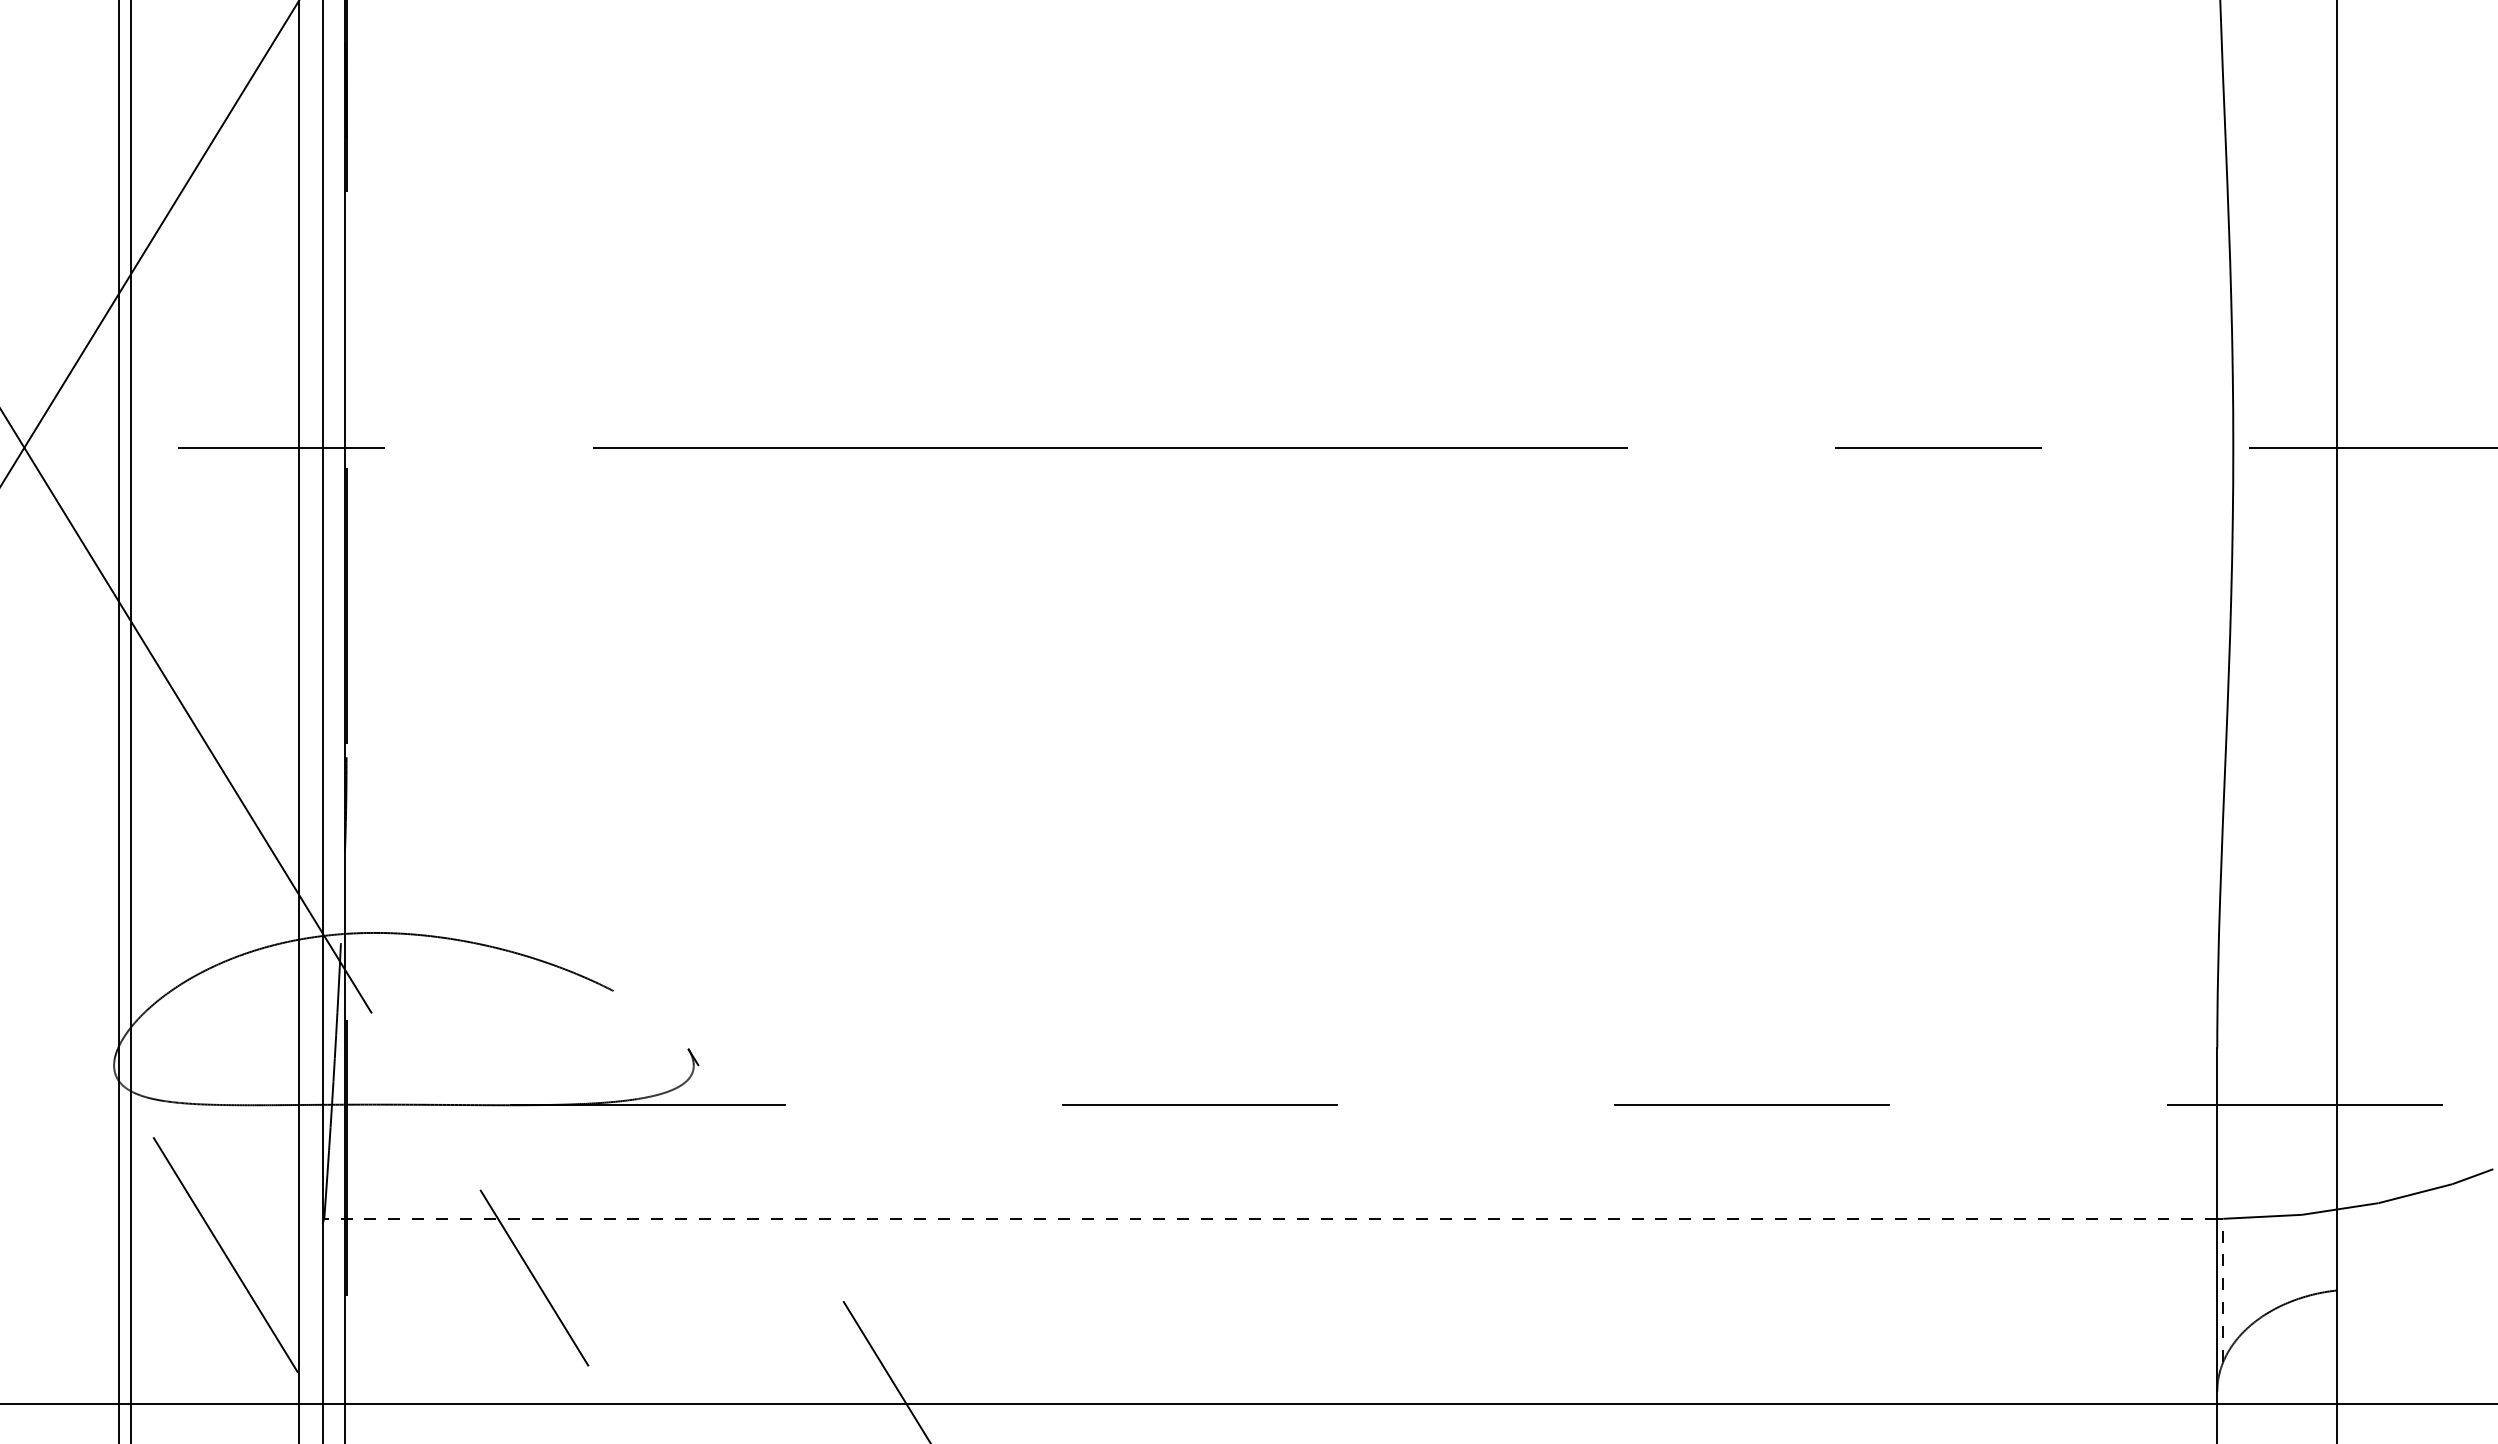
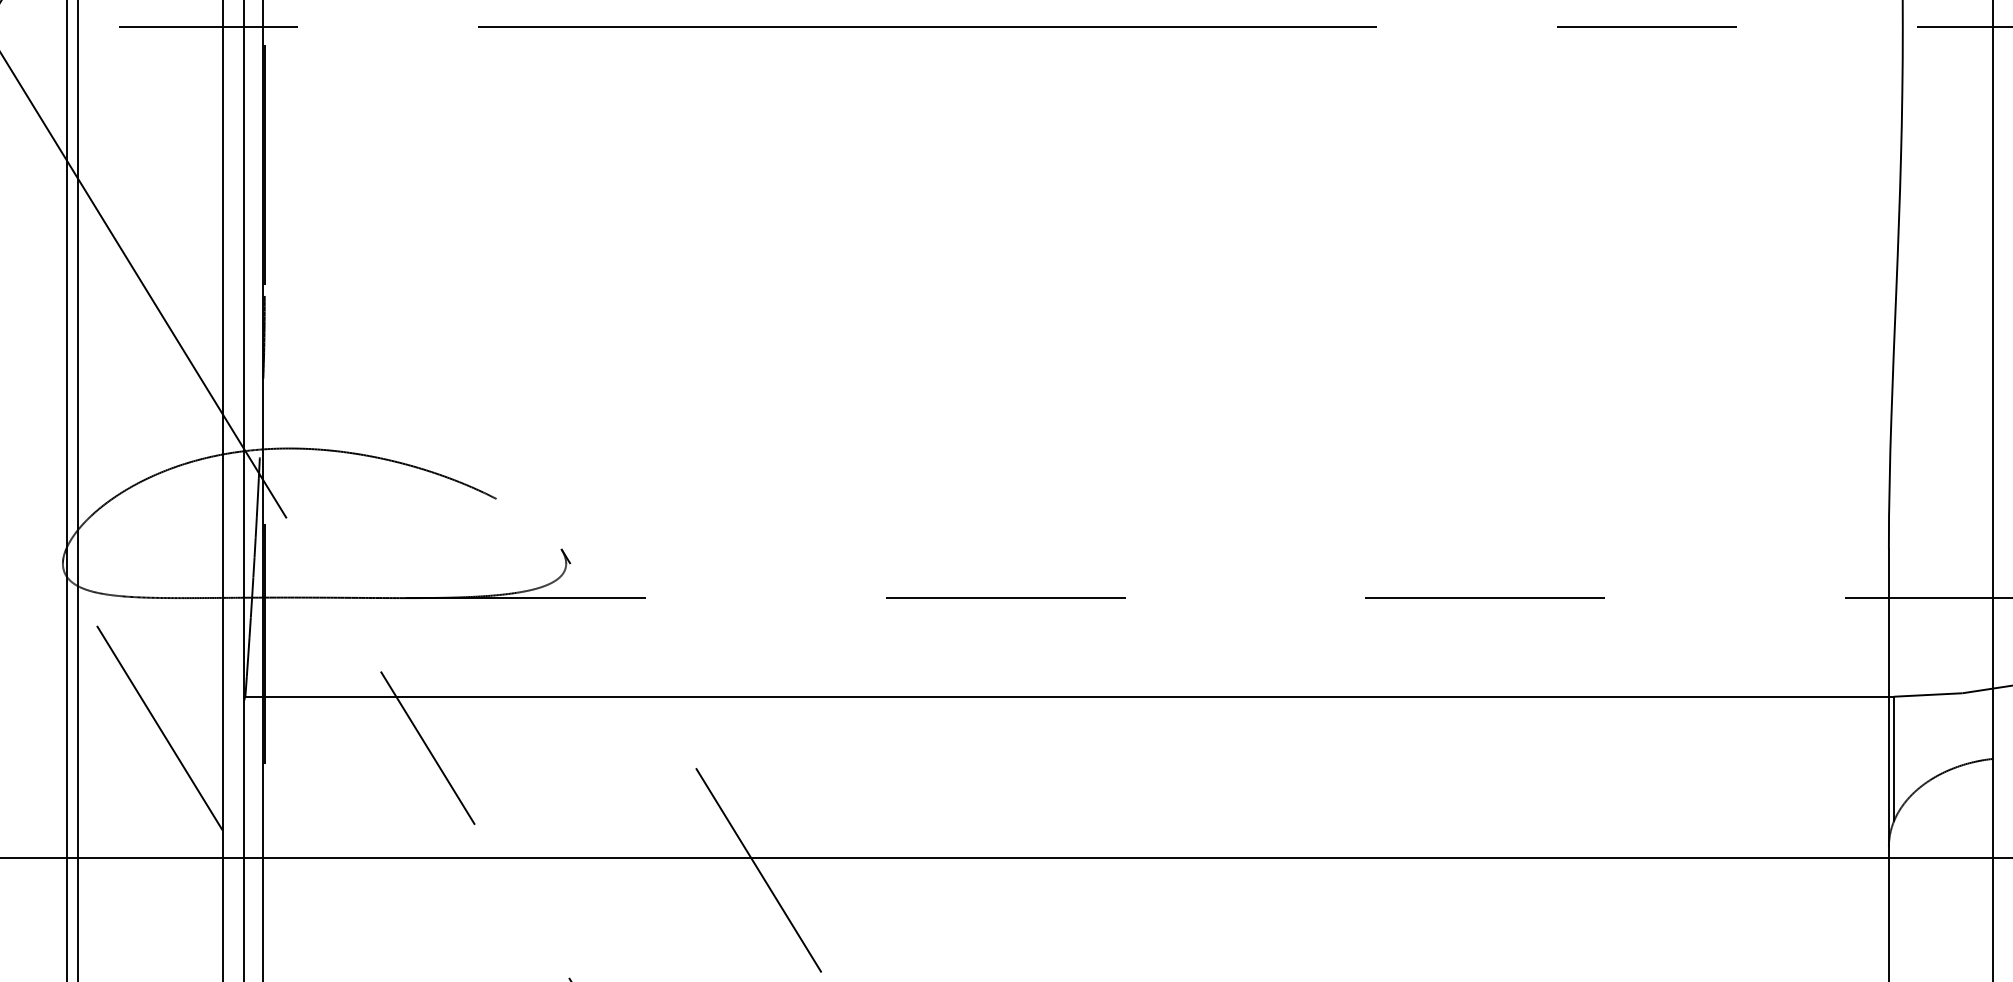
line: (1269, 1218) -> (1066, 696), dashed -> solid
line: (2223, 1290) -> (1894, 758), dashed -> solid

